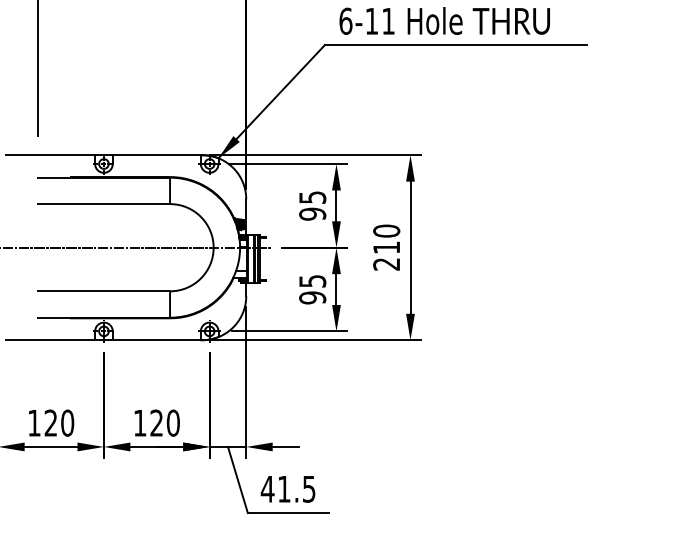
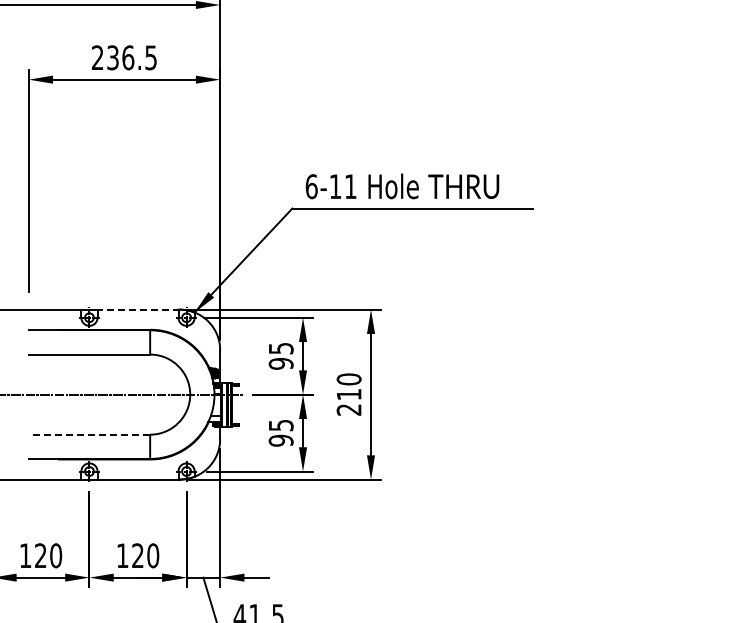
line: (157, 155) -> (138, 309), solid -> dashed
line: (104, 291) -> (89, 434), solid -> dashed

